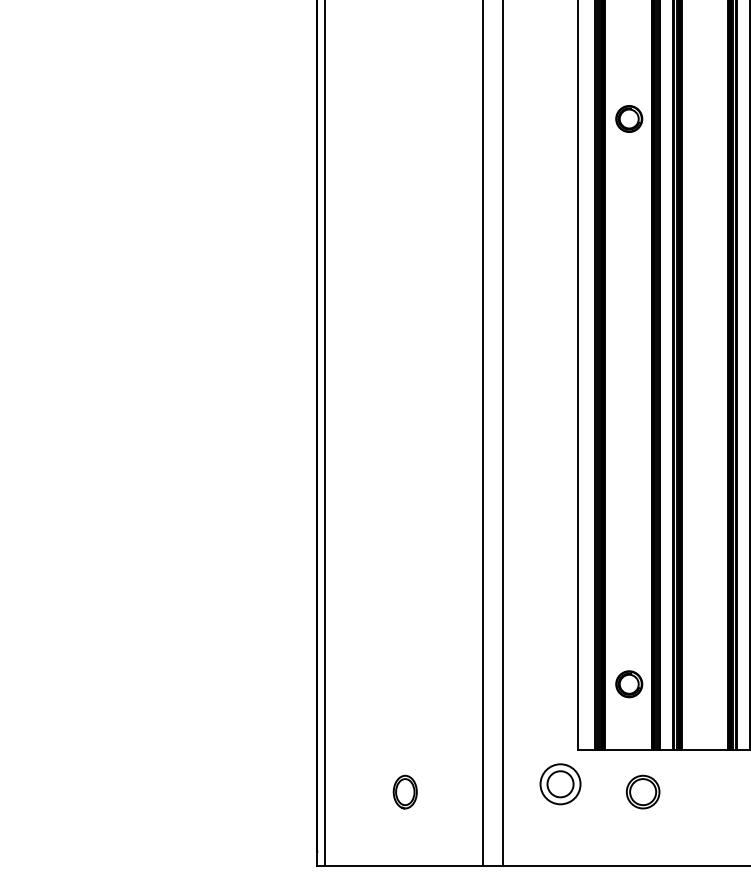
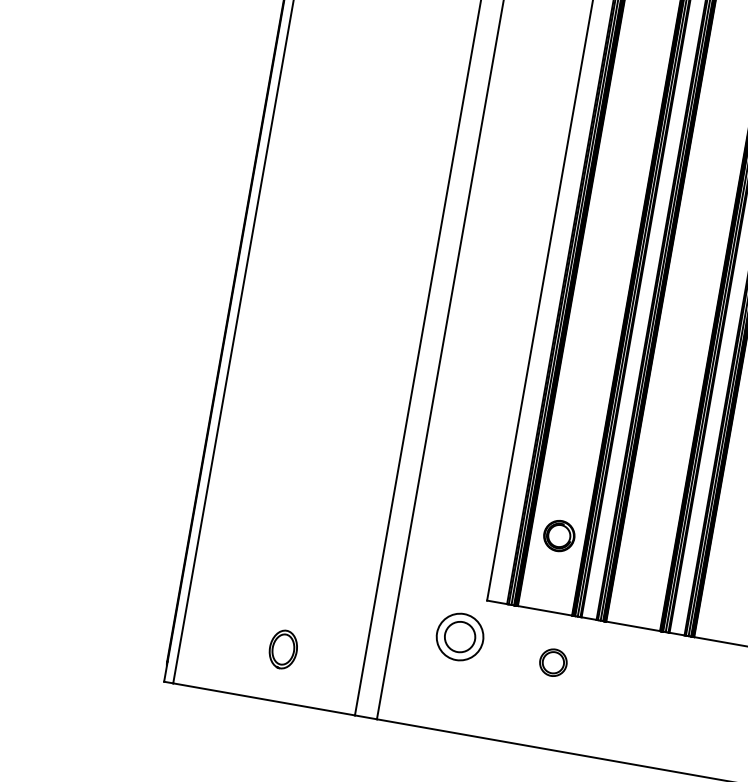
part: (404, 791) -> (282, 648), moved
part: (642, 791) -> (552, 661), size x0.7

